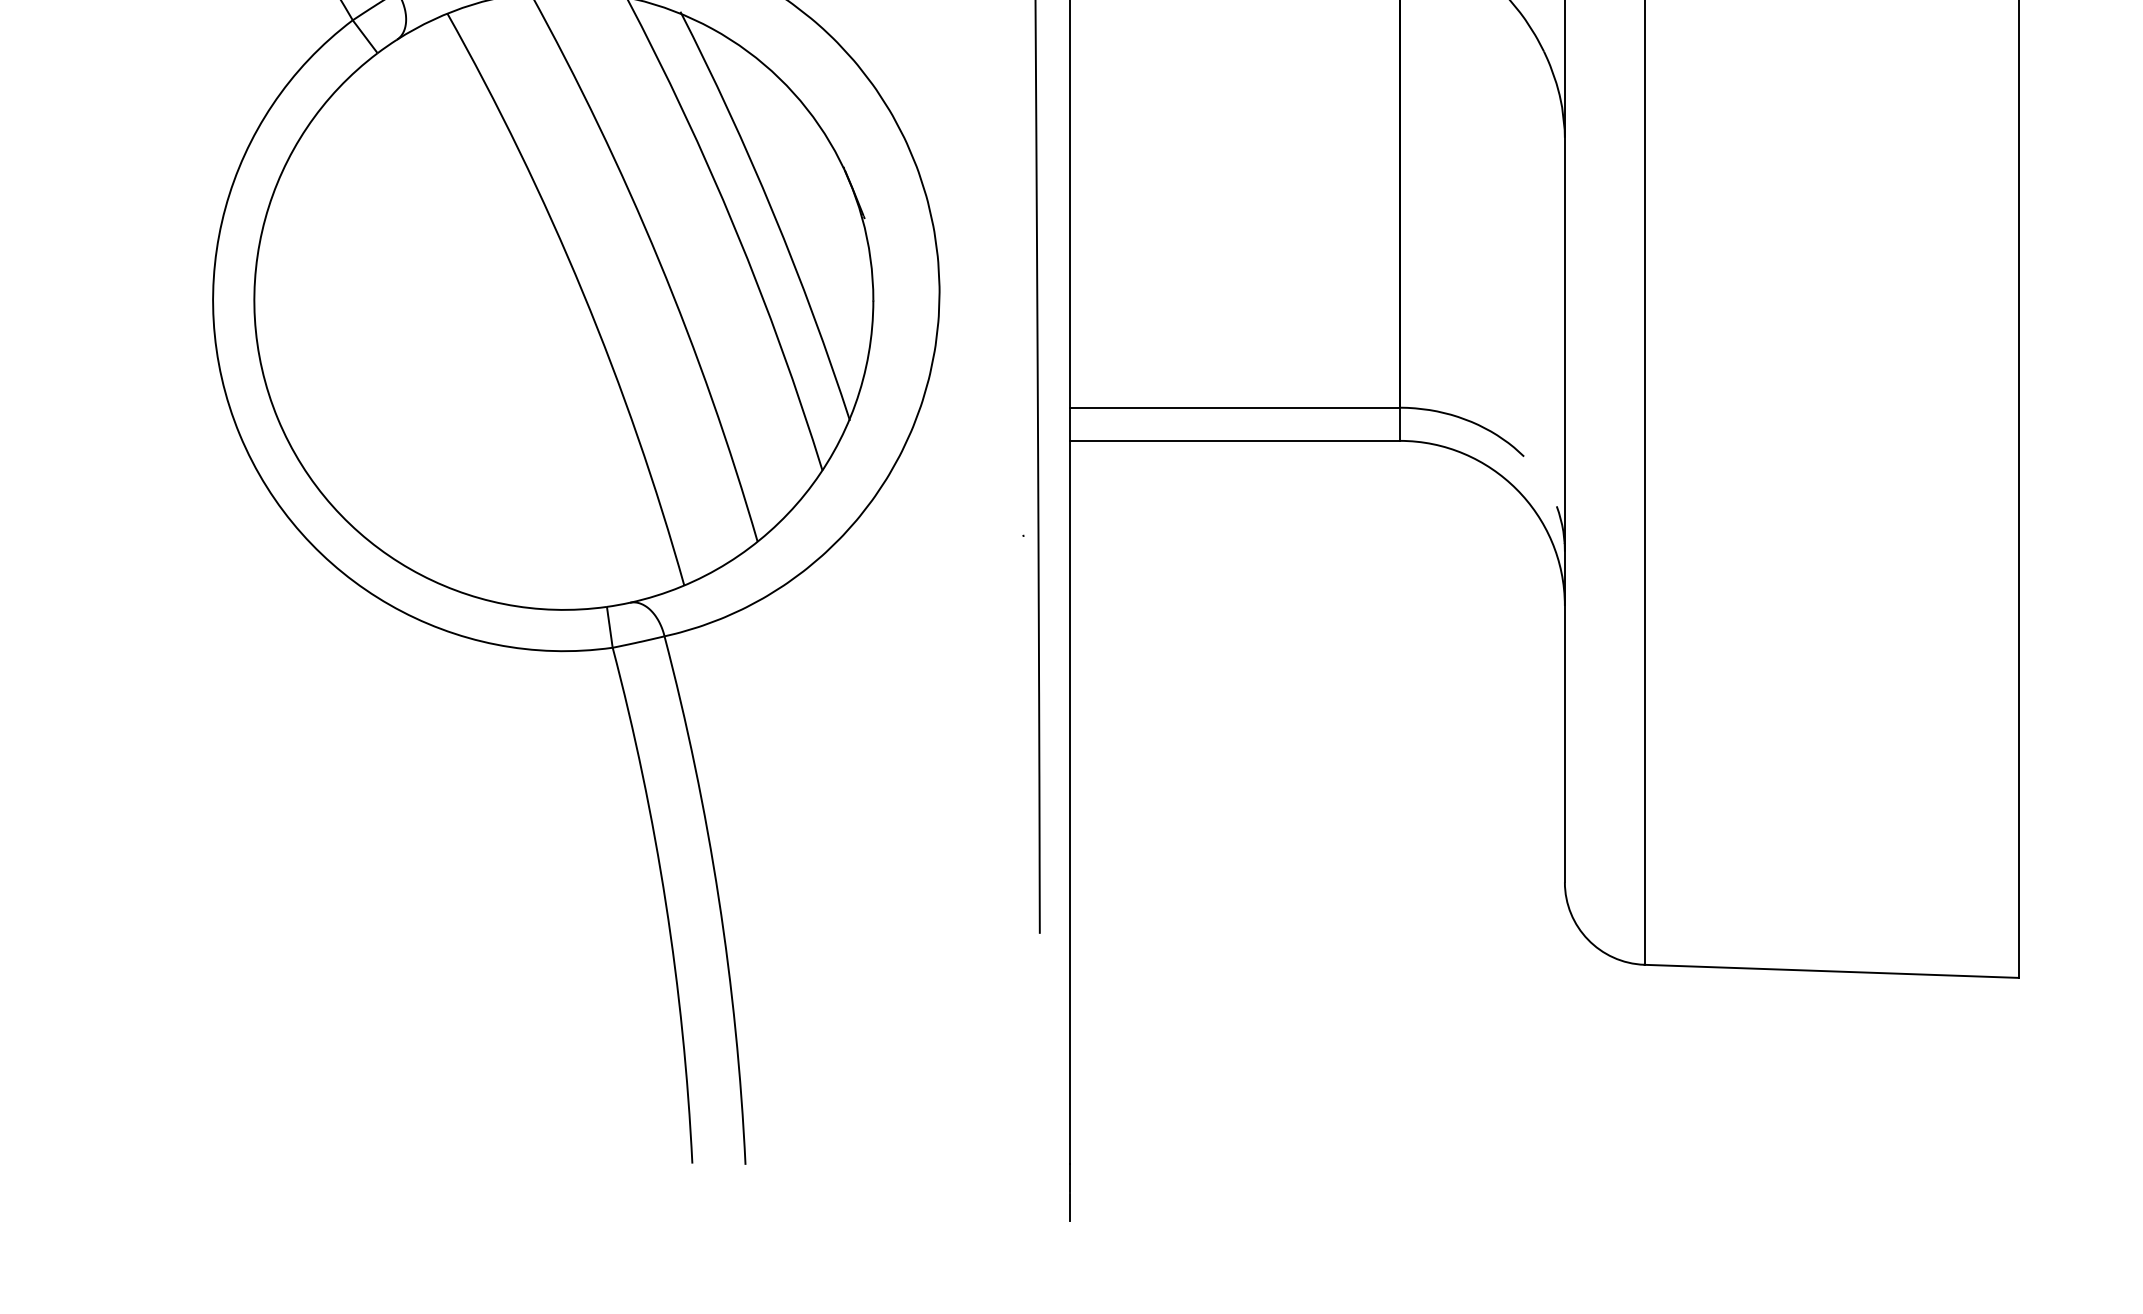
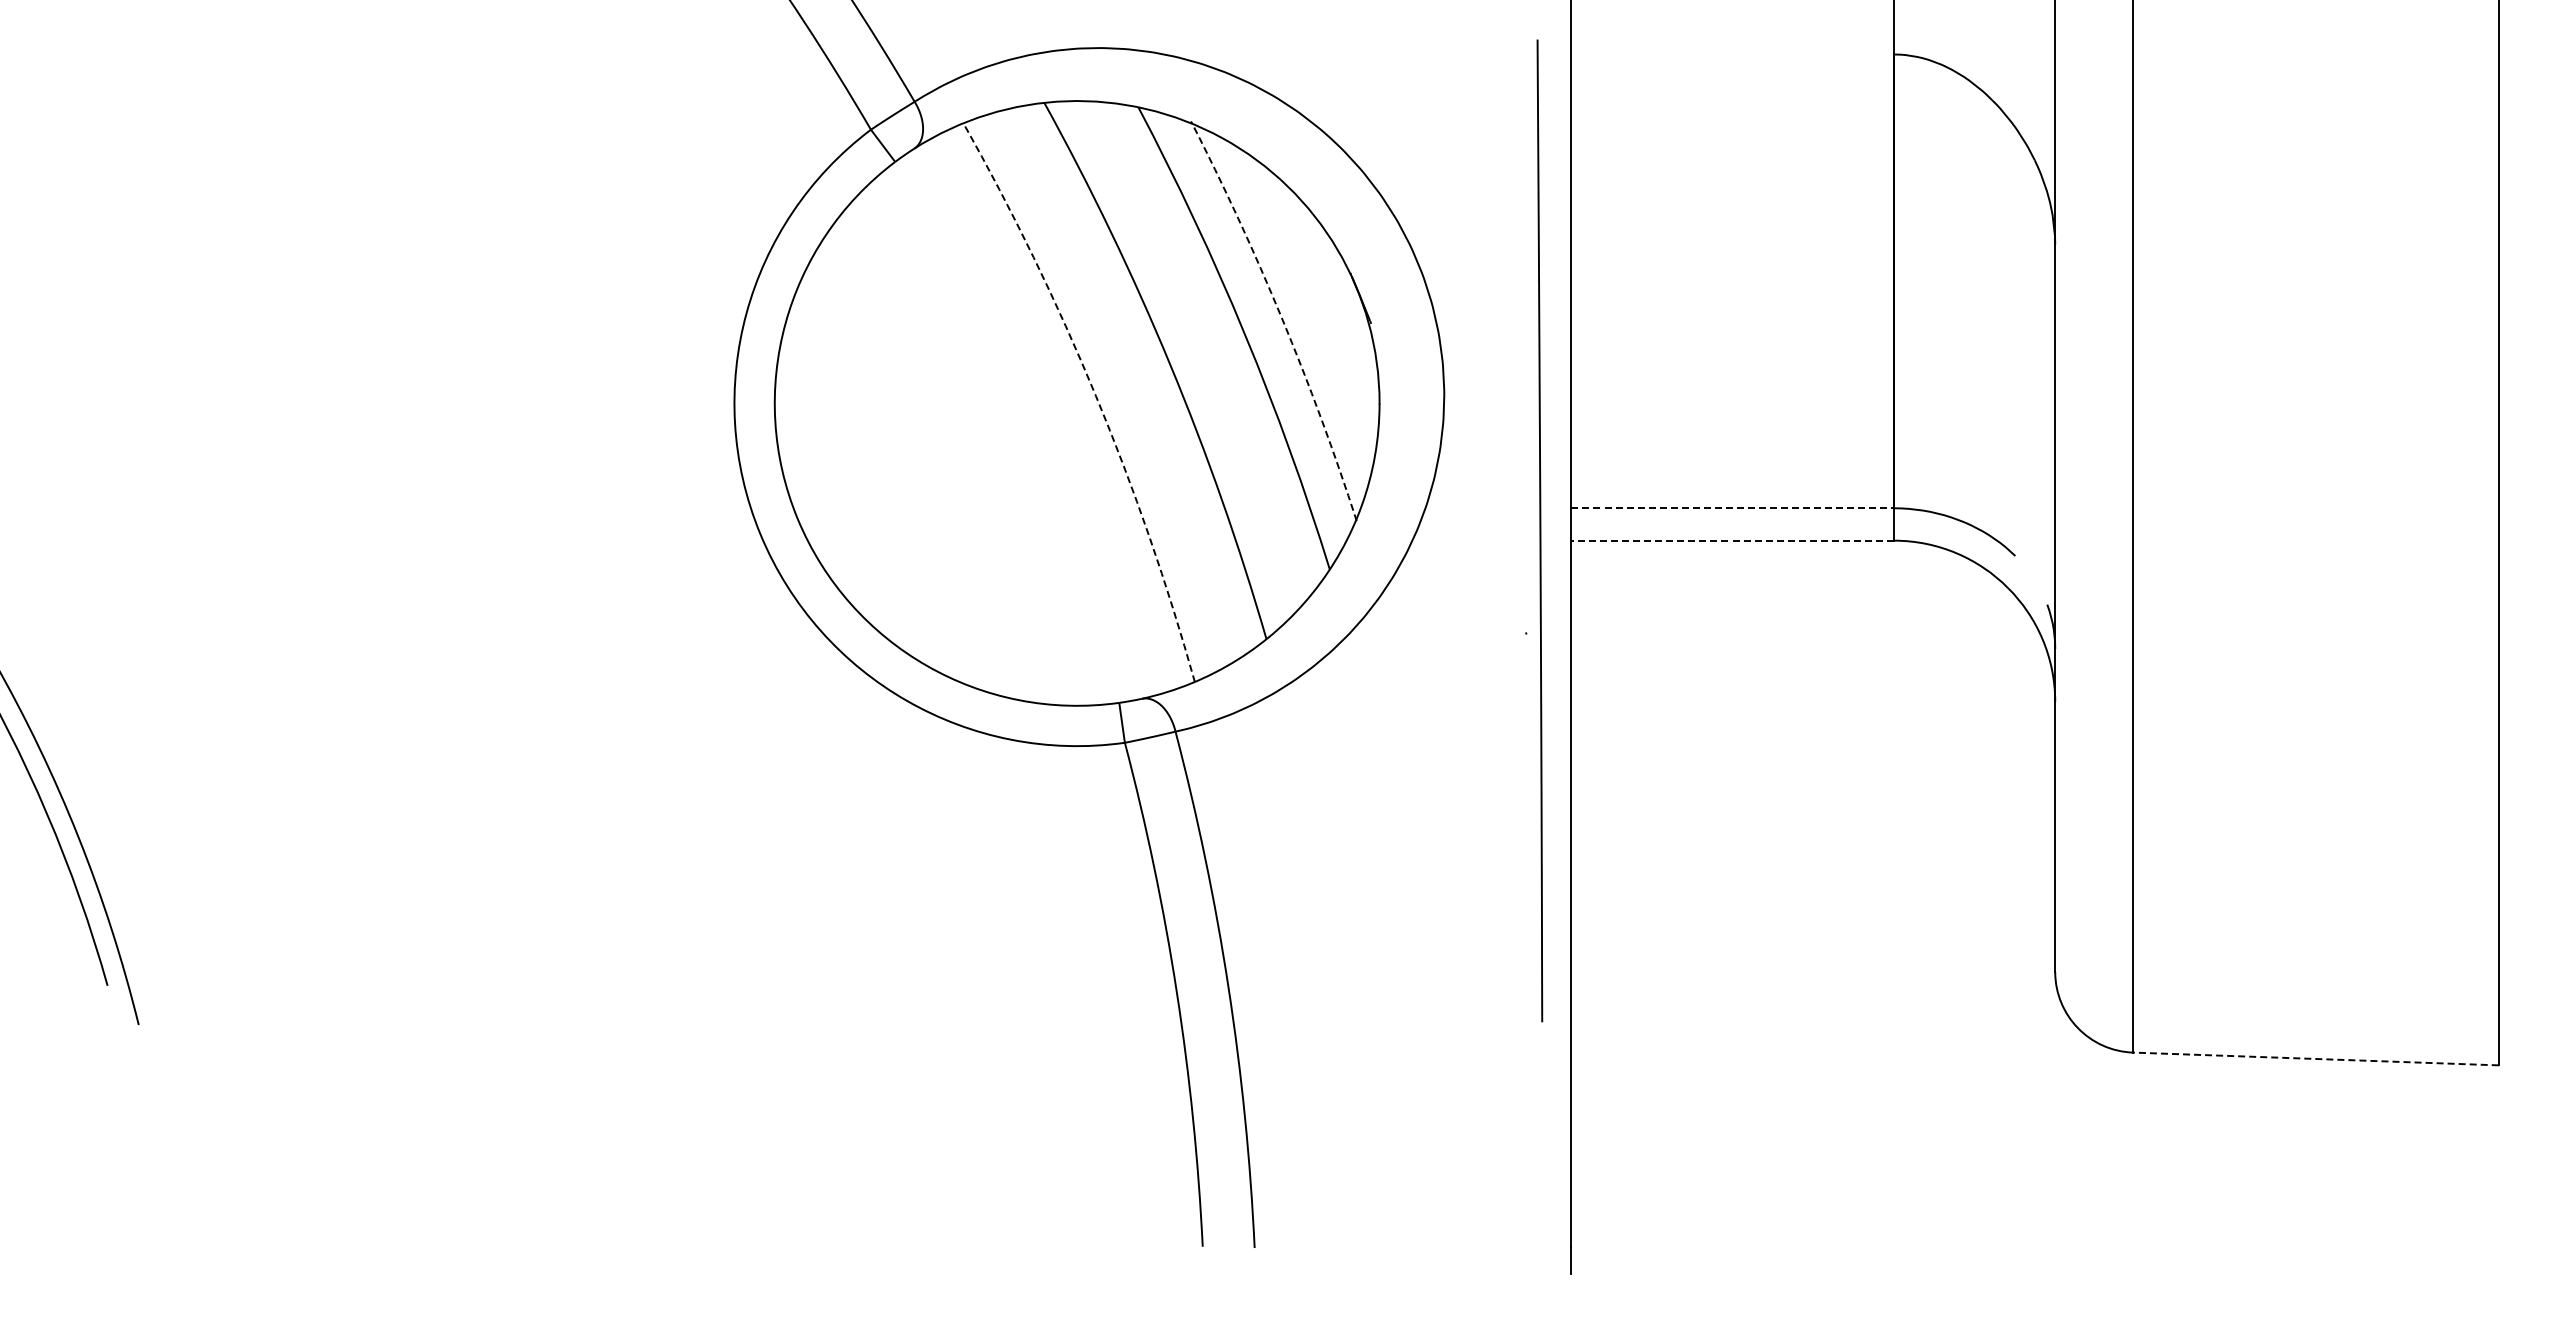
arc: (772, 212) -> (1281, 317), solid -> dashed
arc: (582, 292) -> (1095, 395), solid -> dashed
line: (1235, 407) -> (1733, 508), solid -> dashed
line: (1234, 440) -> (1732, 540), solid -> dashed
line: (1831, 970) -> (2315, 1058), solid -> dashed
line: (1069, 1207) -> (1571, 1289), removed

